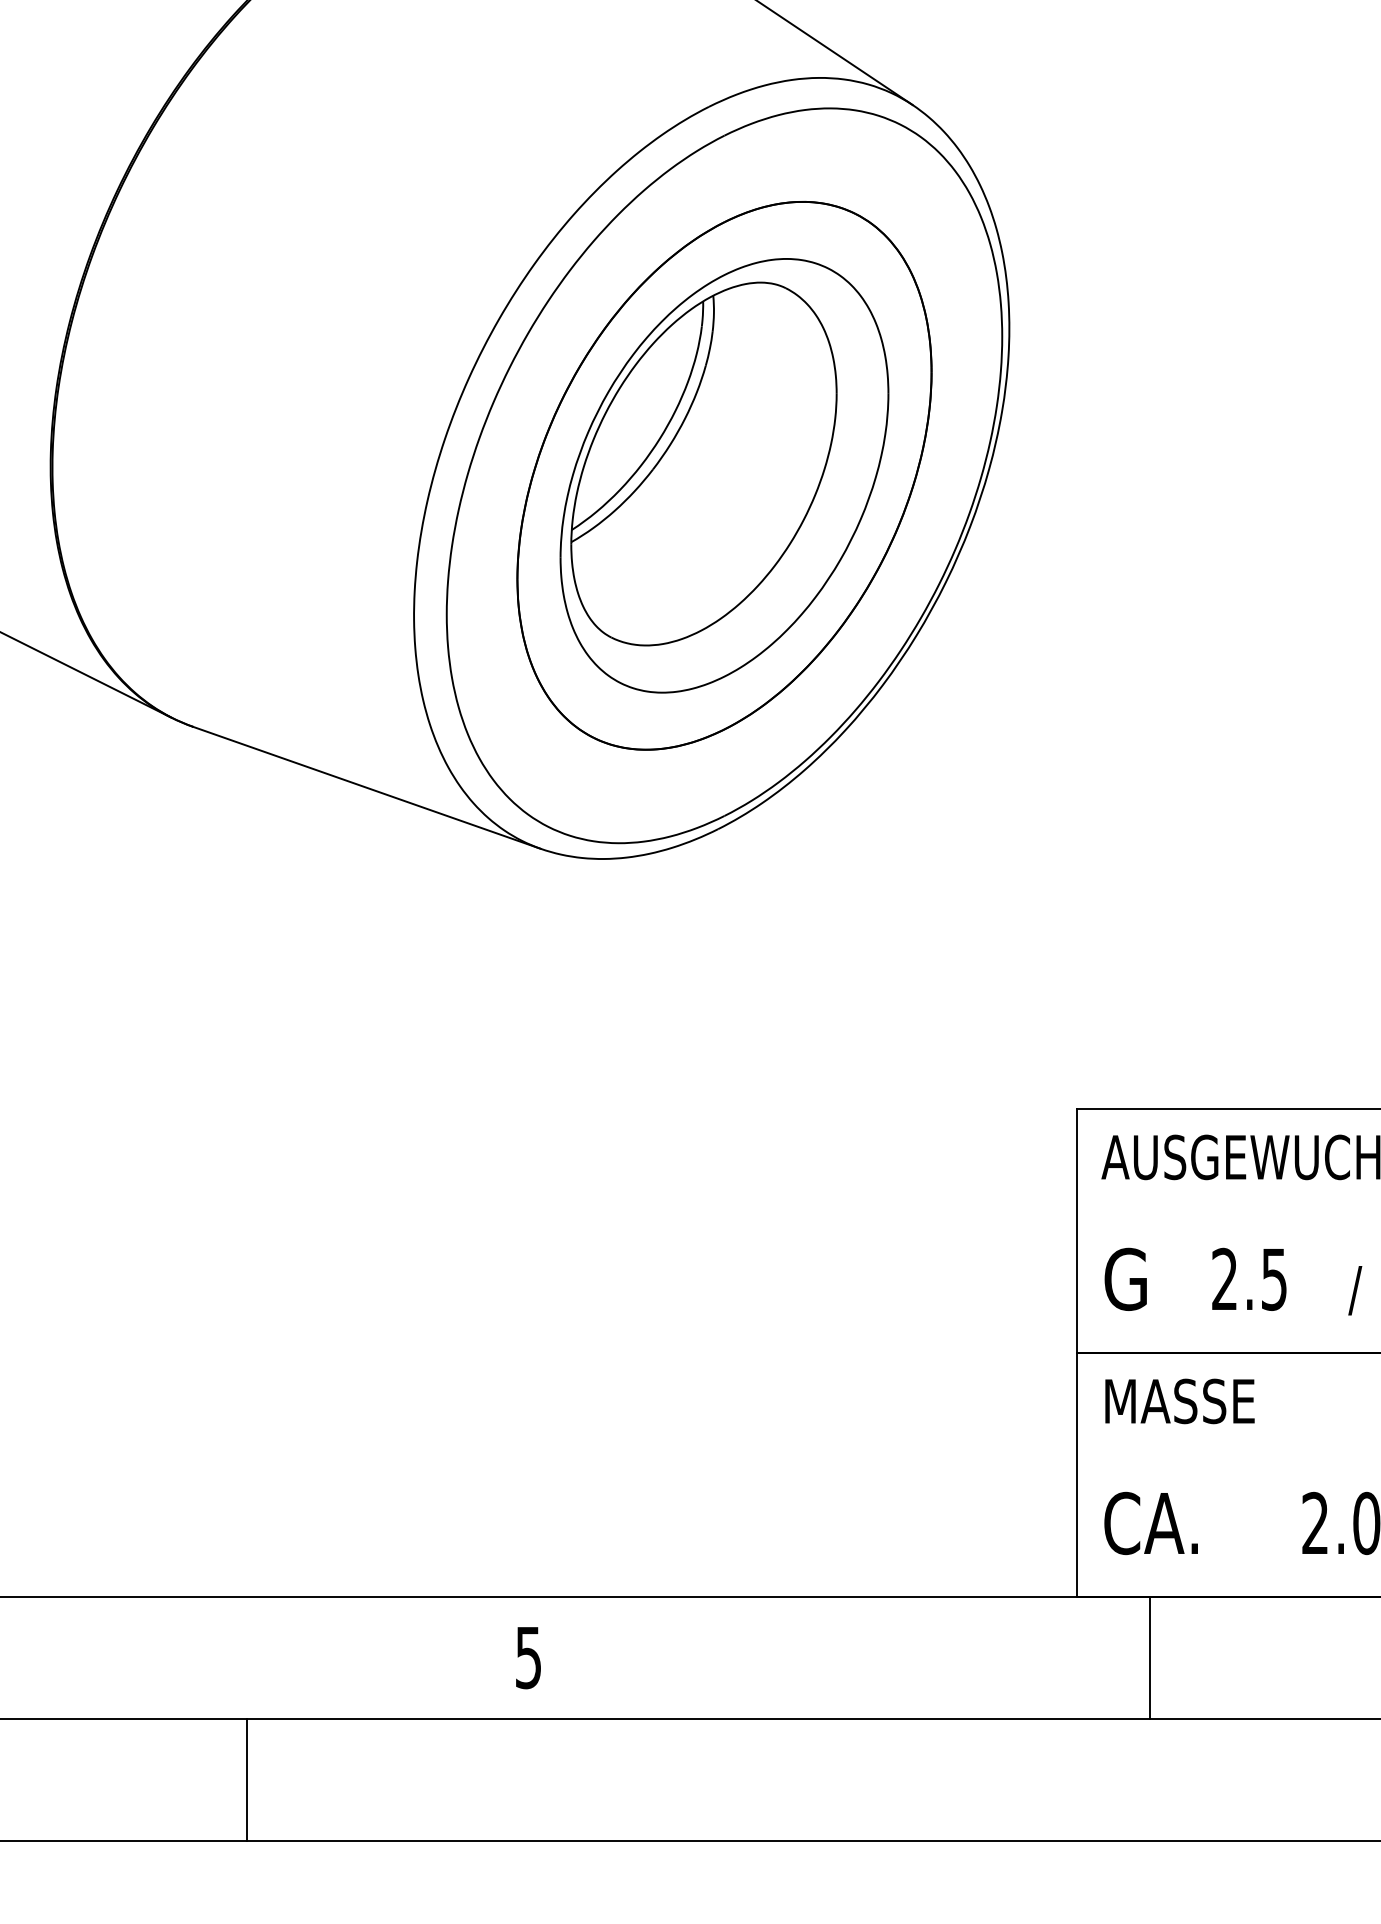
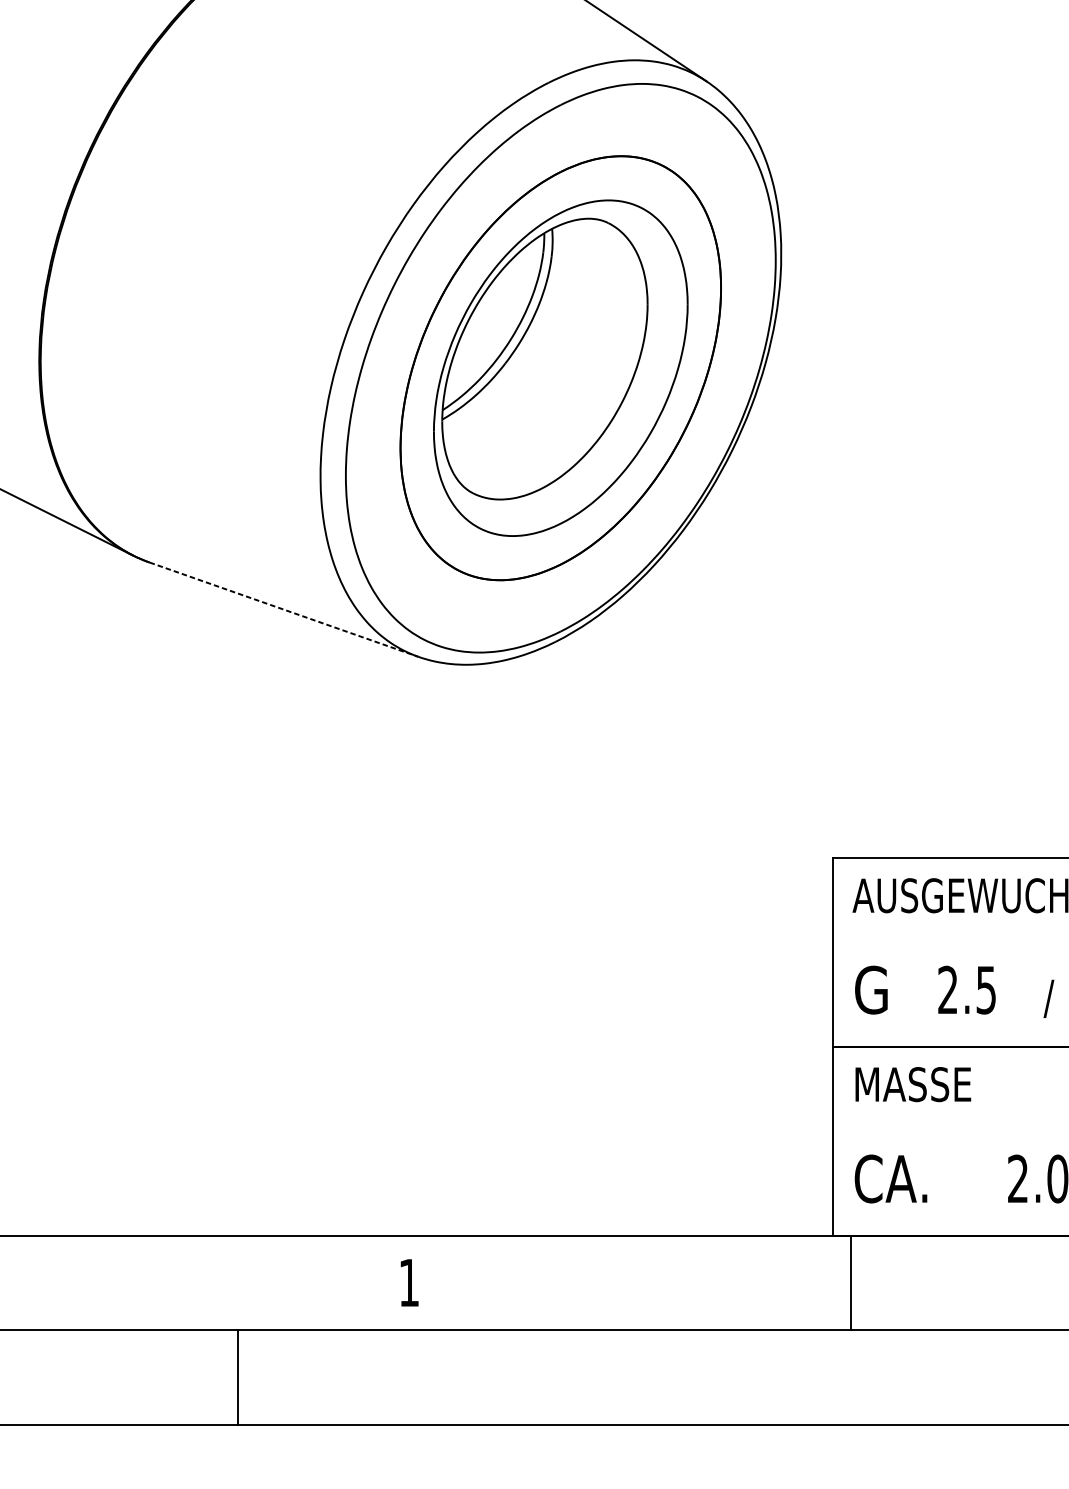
line: (367, 788) -> (284, 610), solid -> dashed
line: (1149, 1657) -> (851, 1282), moved
text: (528, 1658) -> (409, 1283), 5 -> 1
line: (246, 1779) -> (238, 1377), moved

